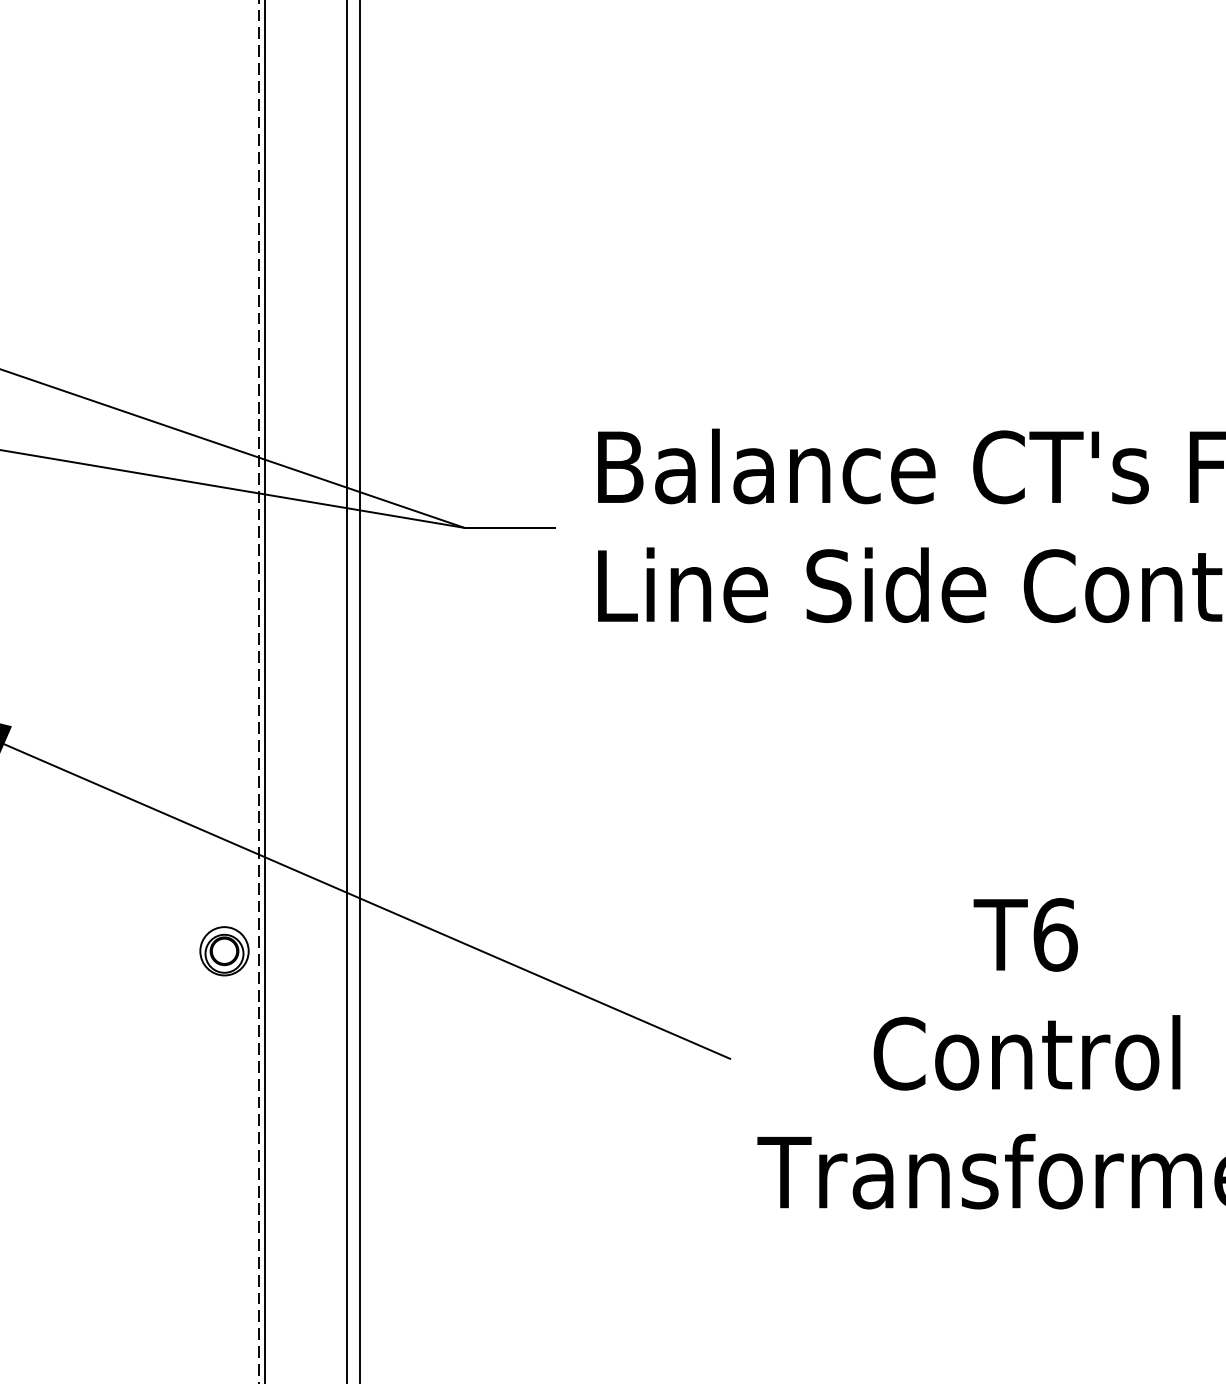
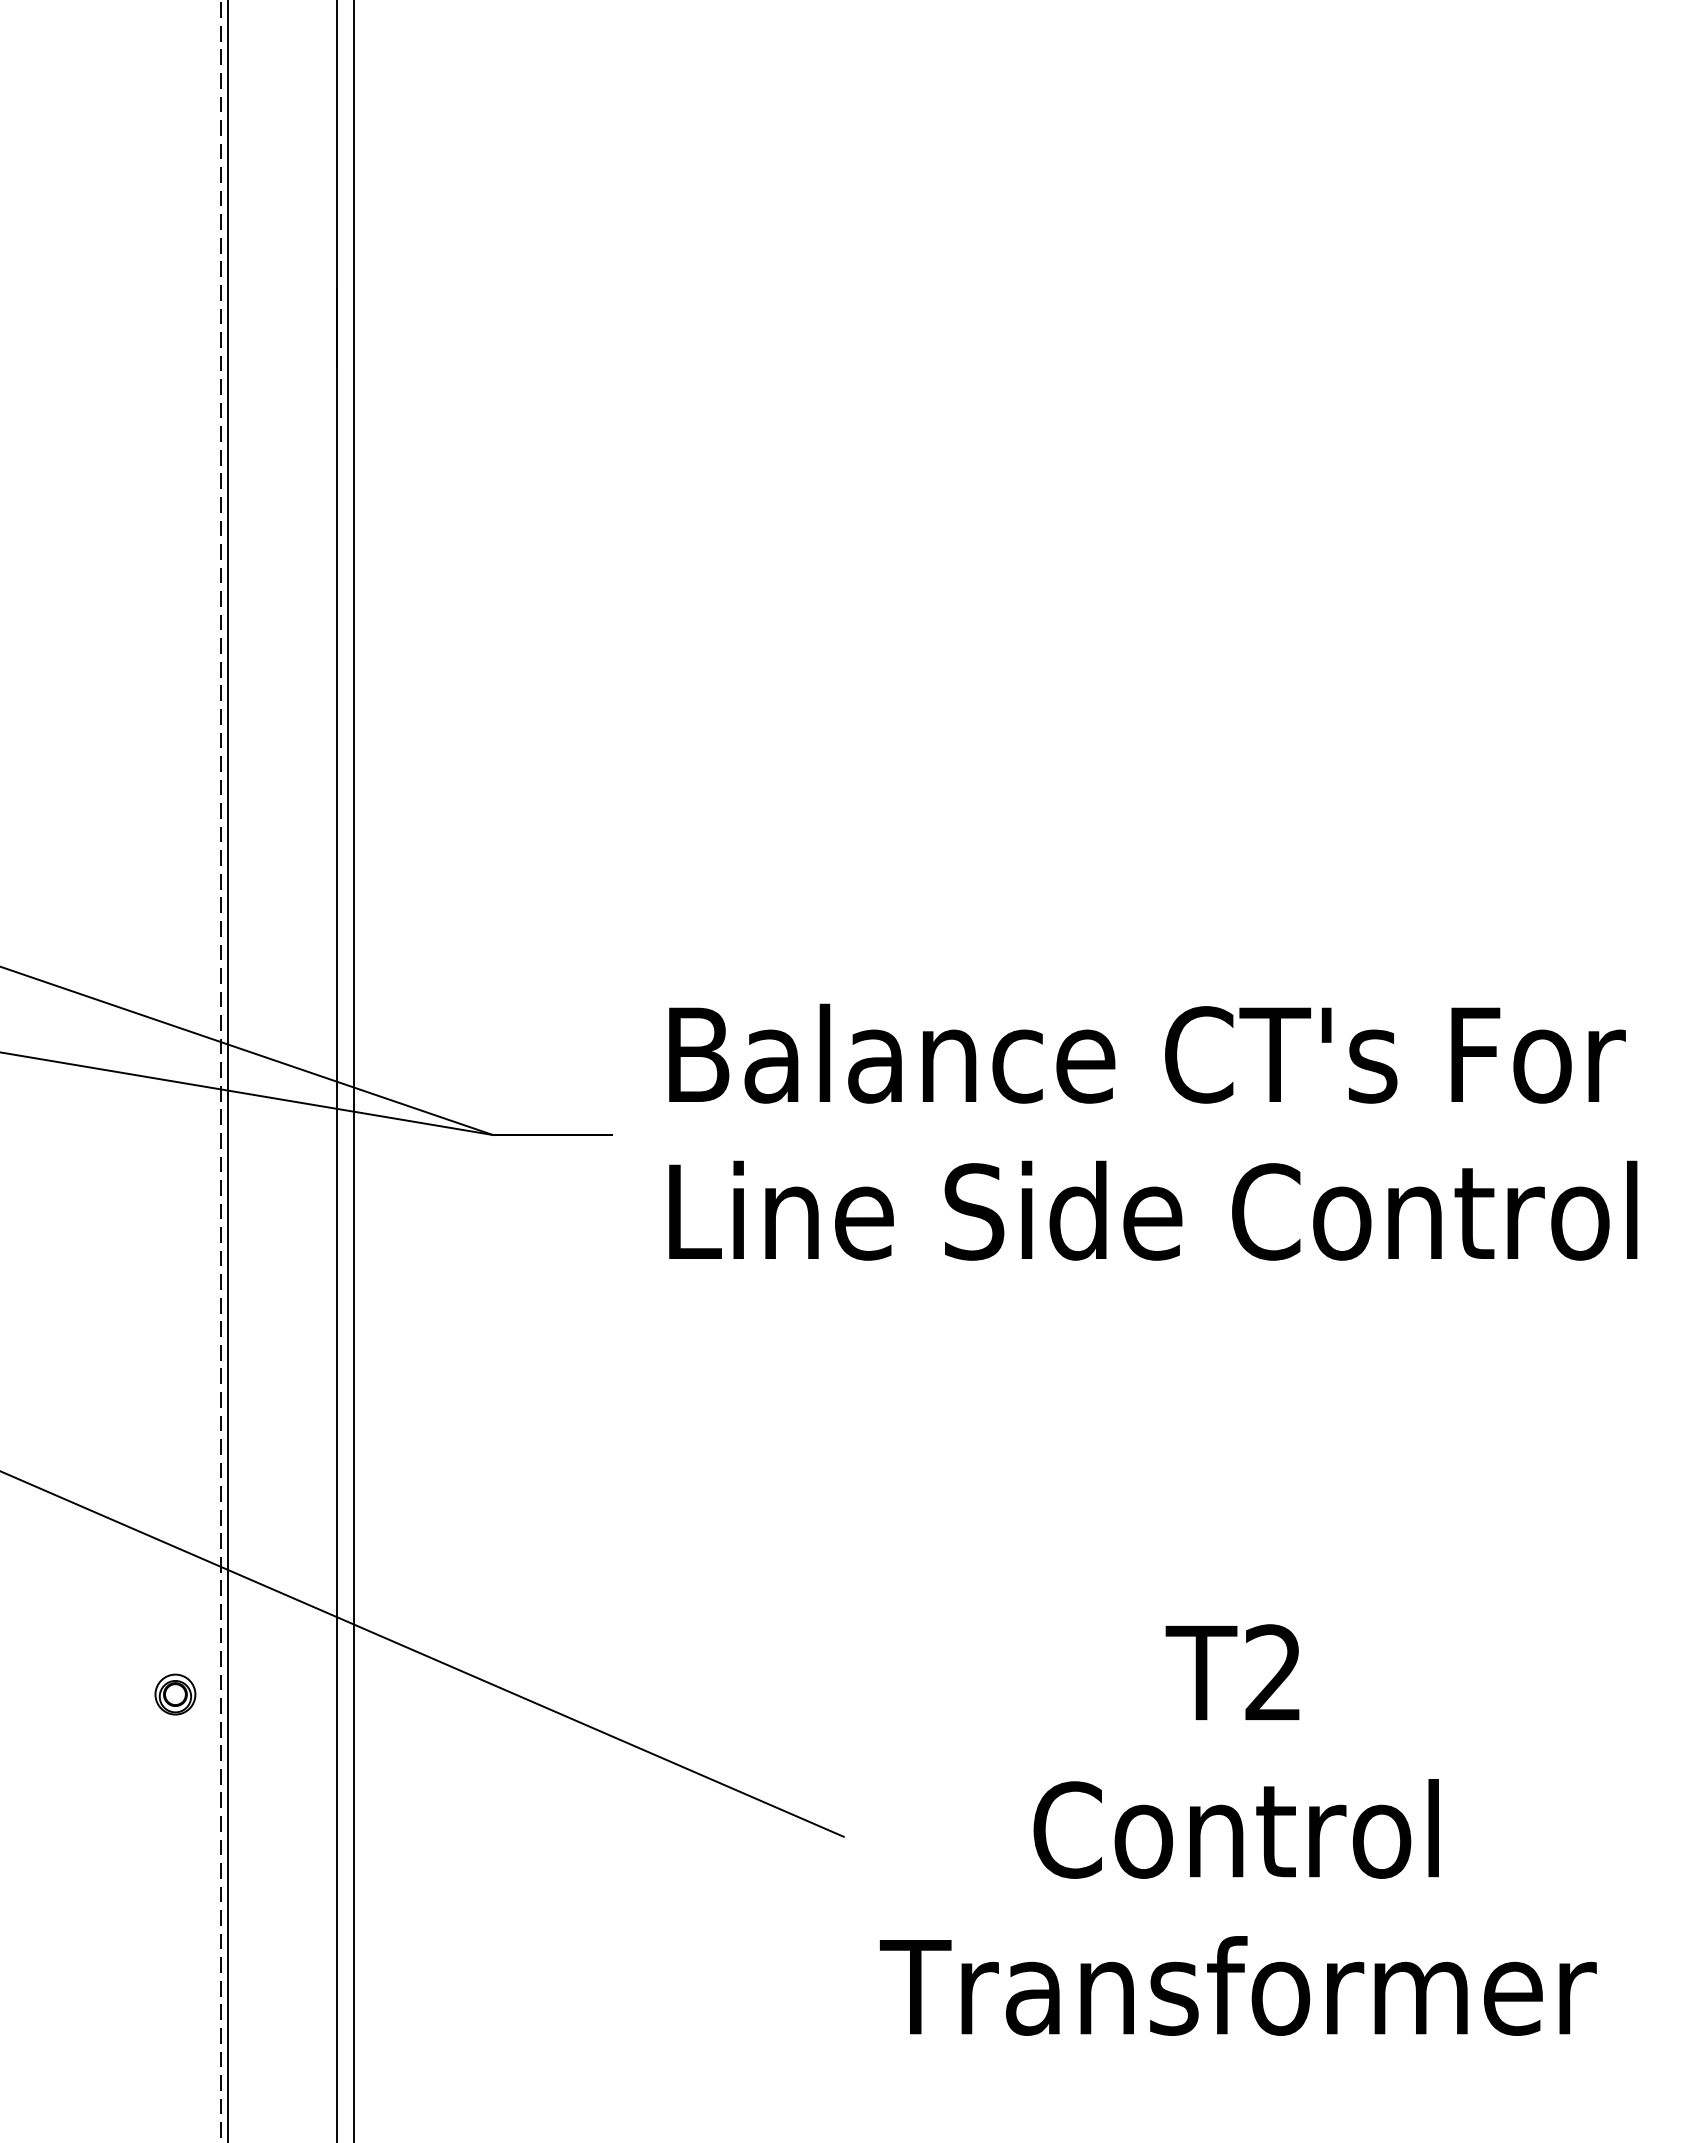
text: (1055, 934) -> (1274, 1672), T6 -> T2
part: (224, 951) -> (175, 1694), size x0.62

